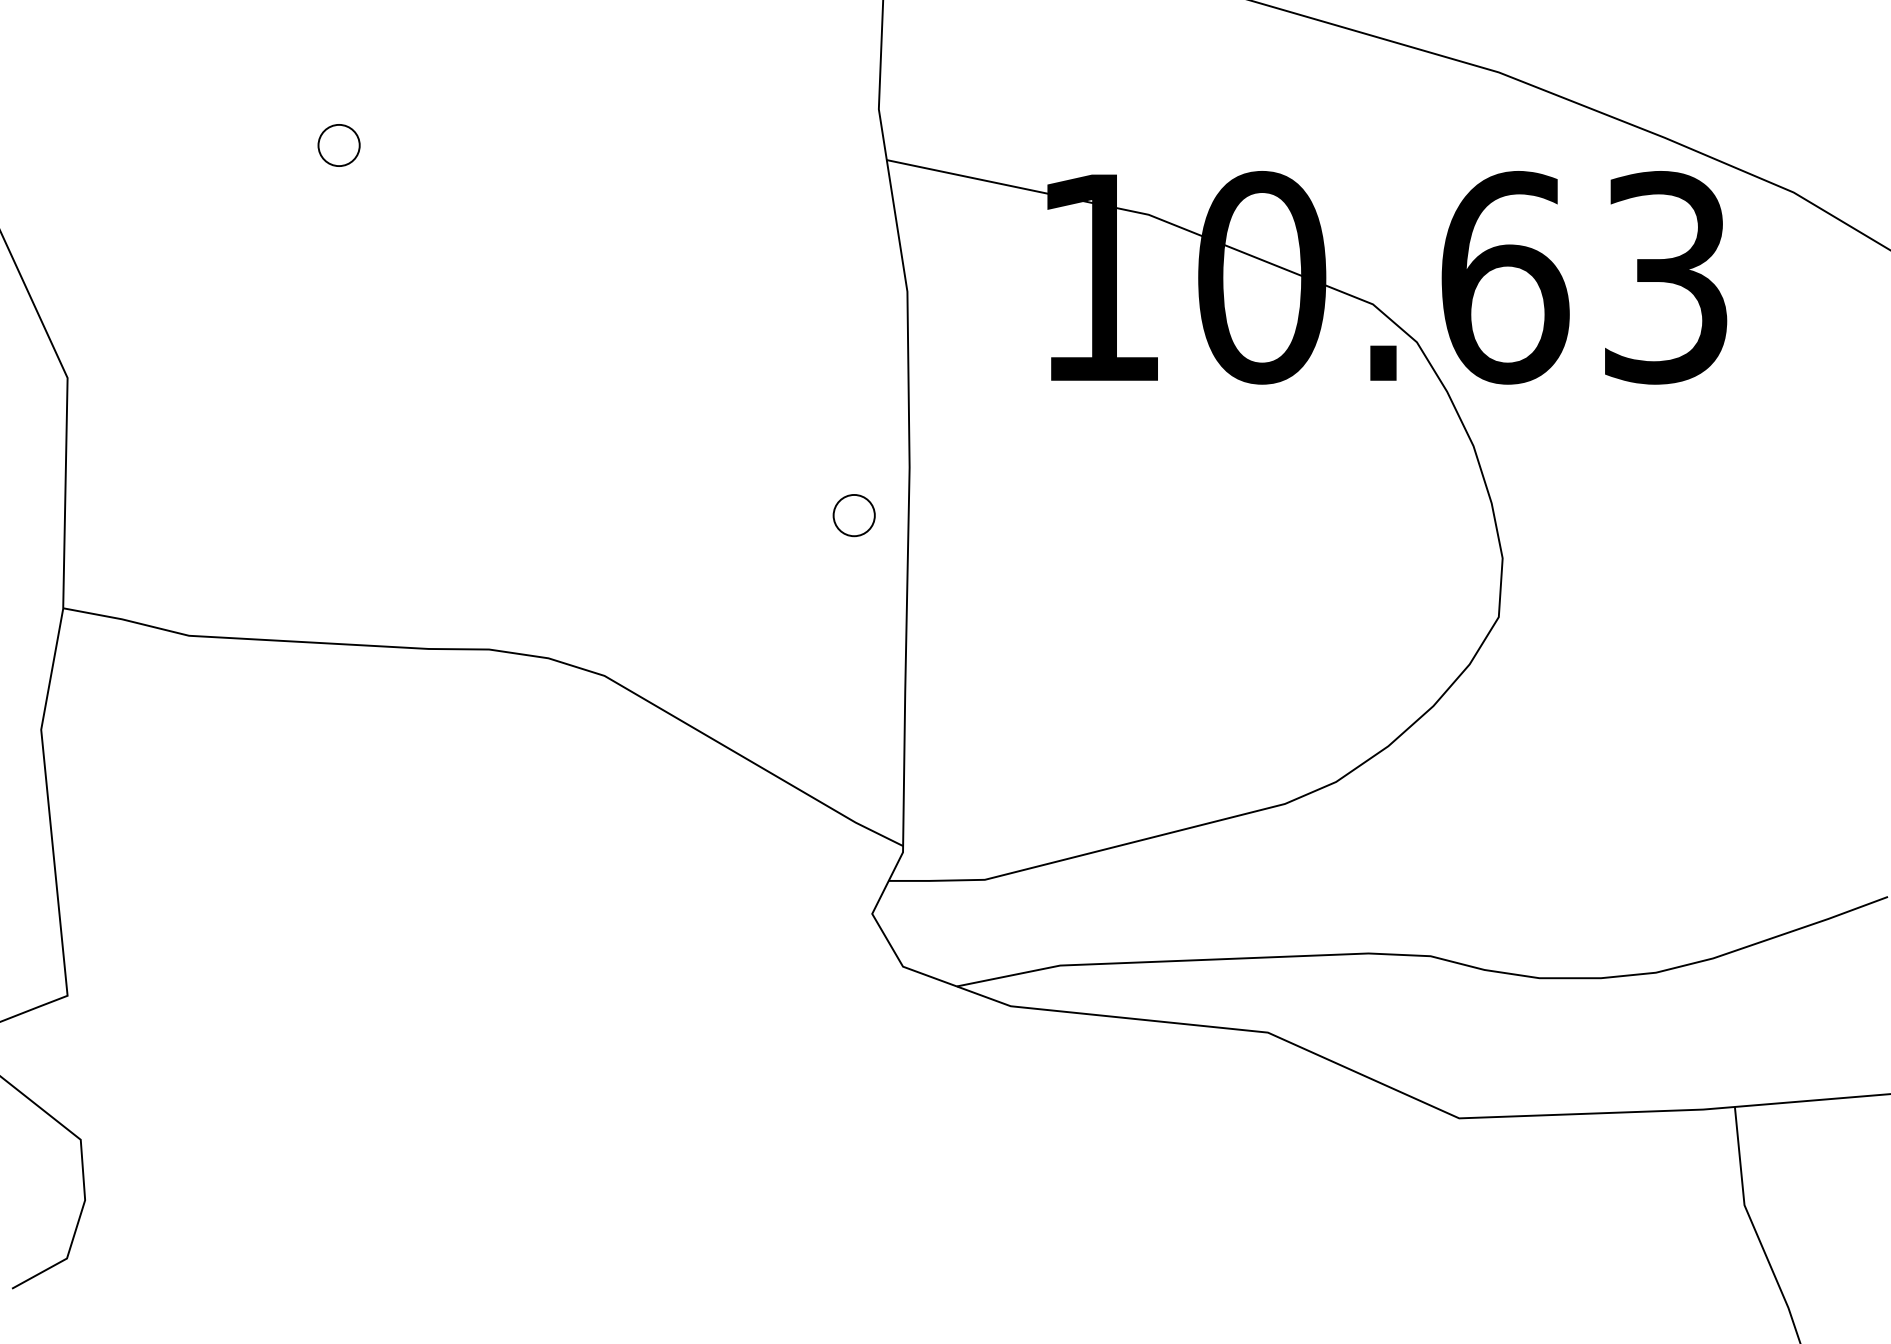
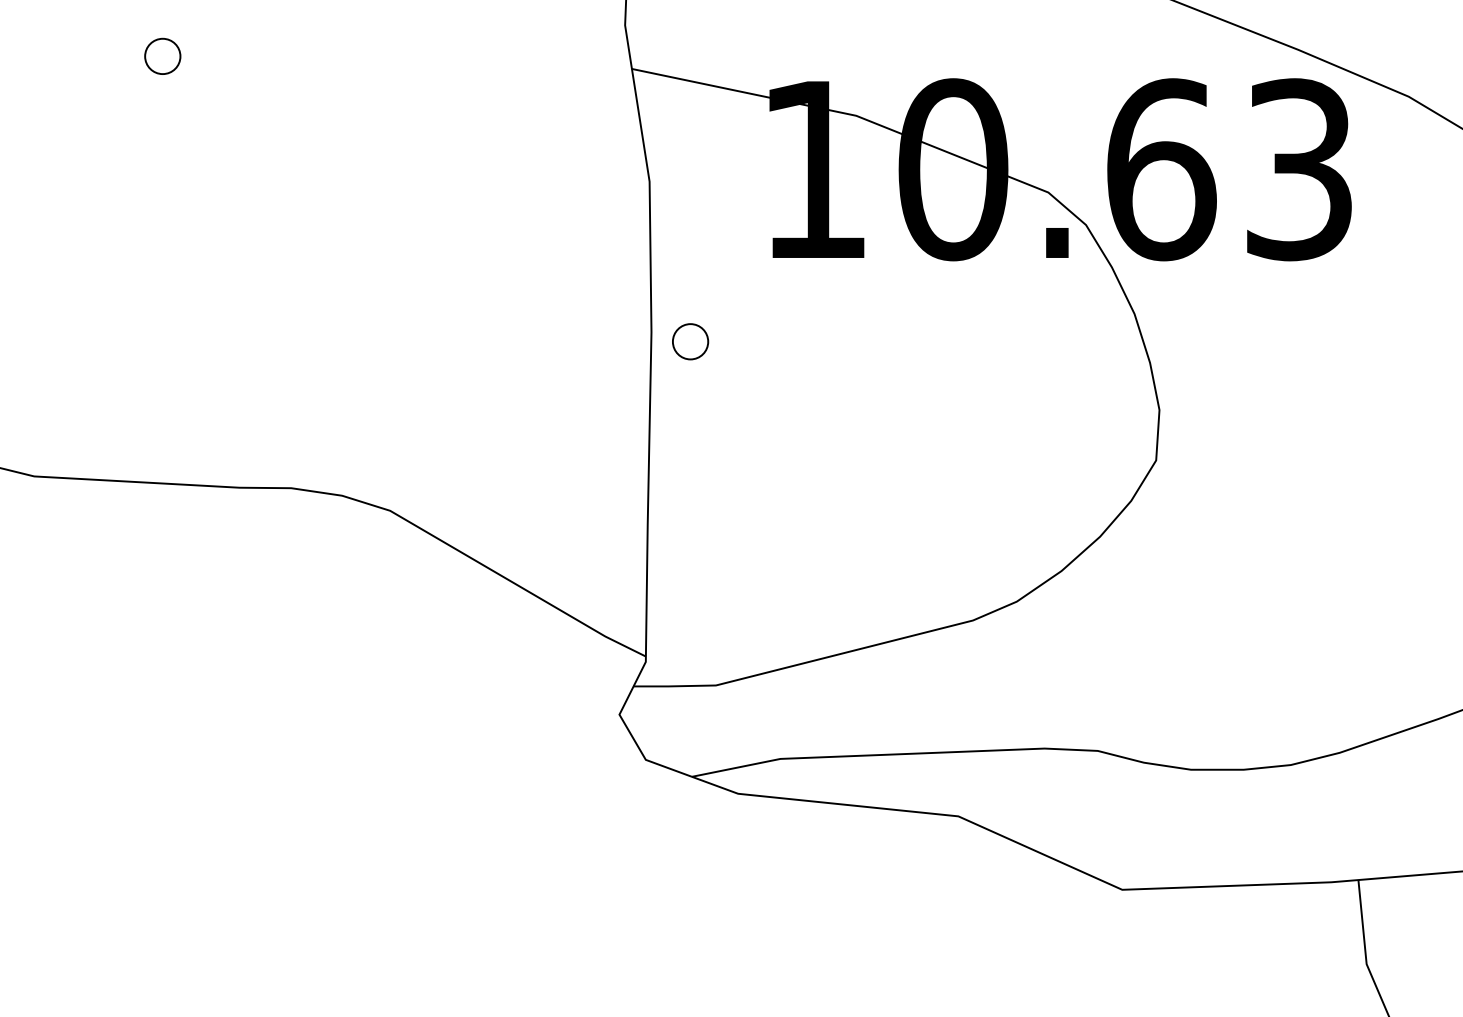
part: (853, 515) -> (689, 341), moved

